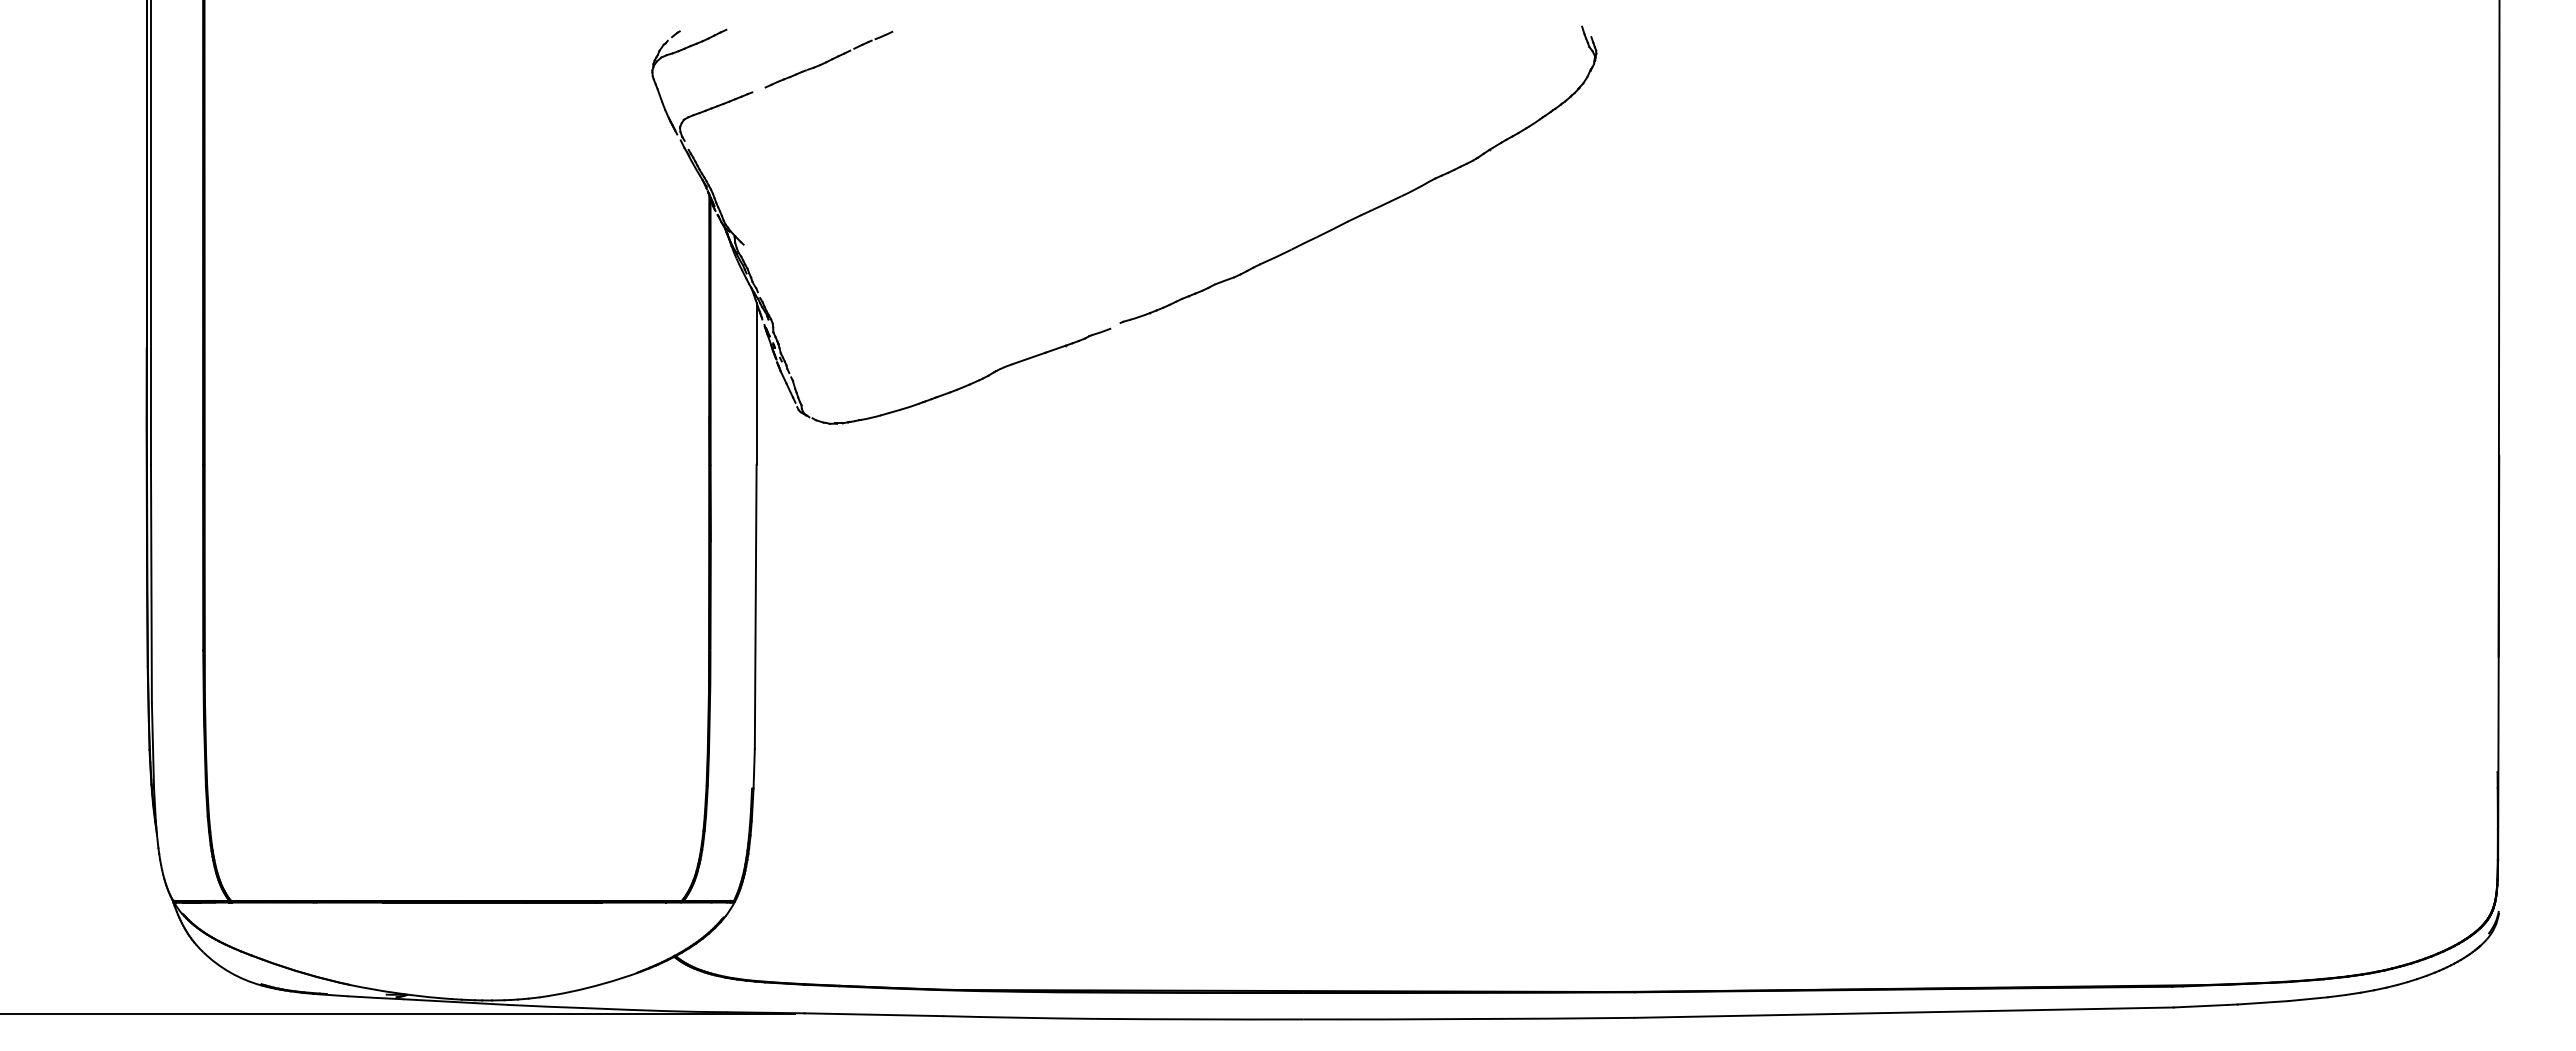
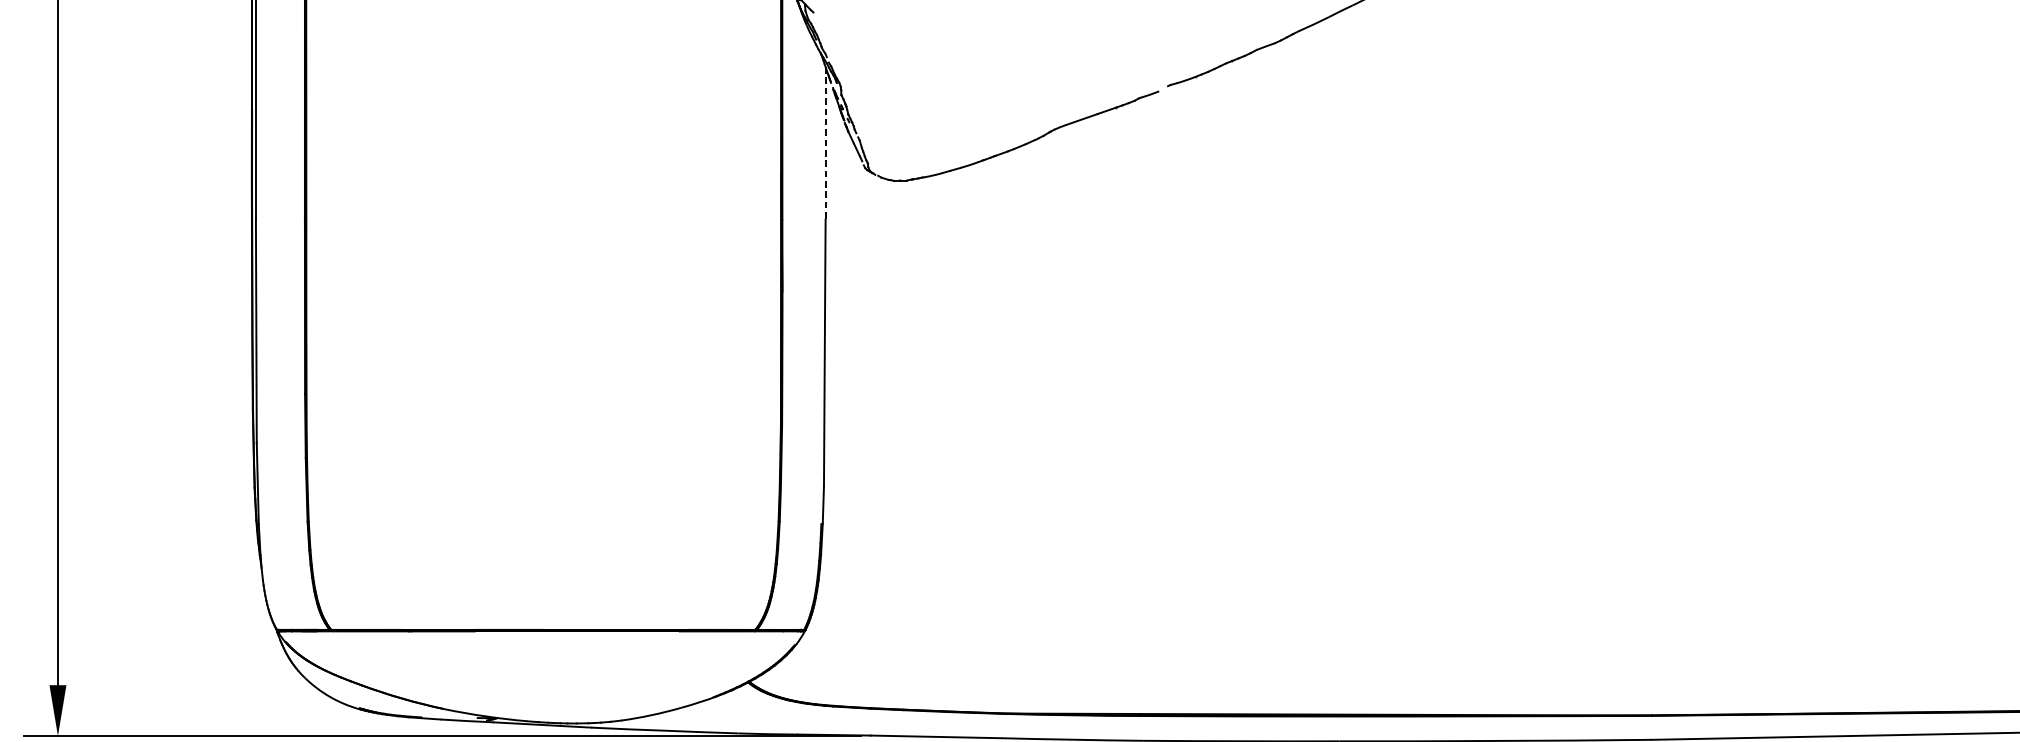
line: (756, 384) -> (825, 144), solid -> dashed

